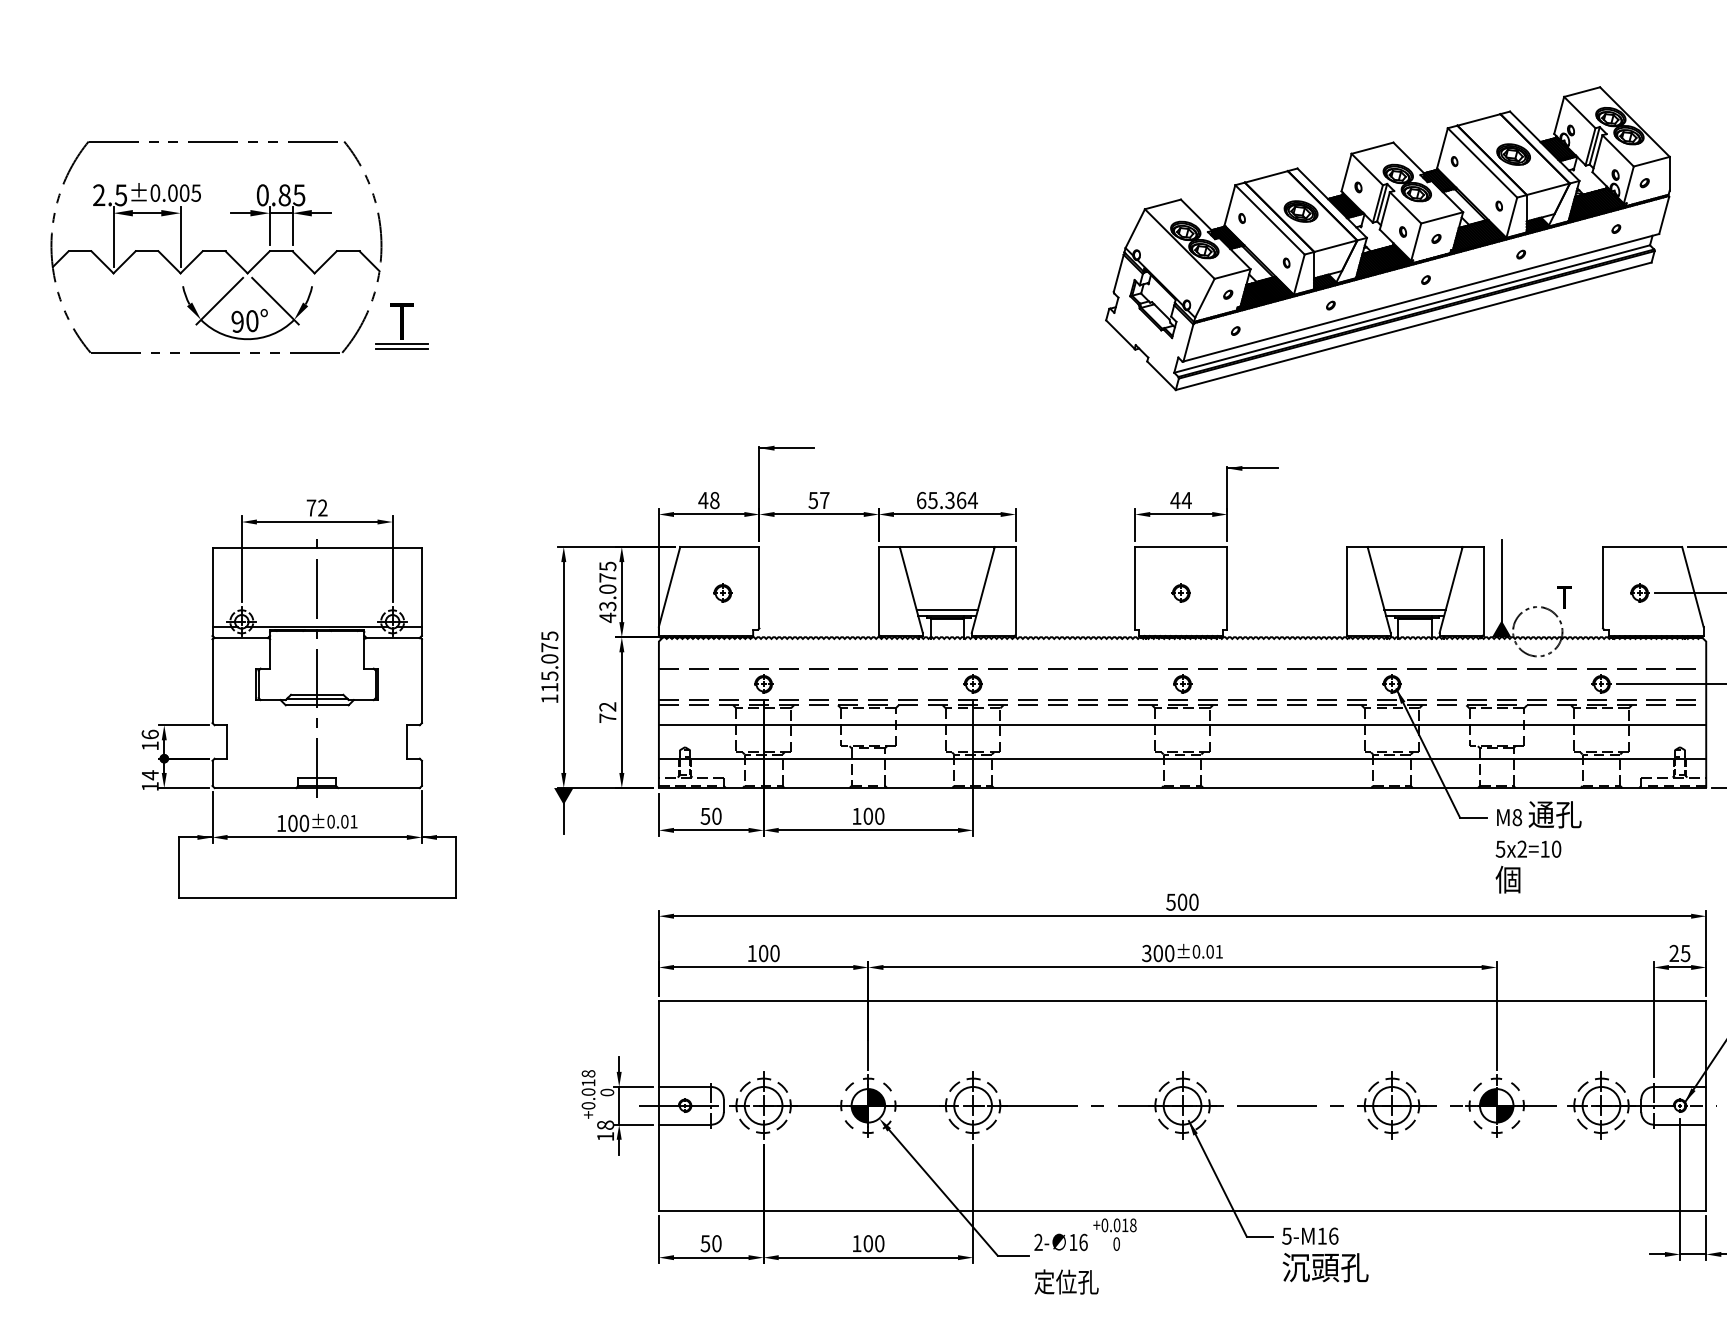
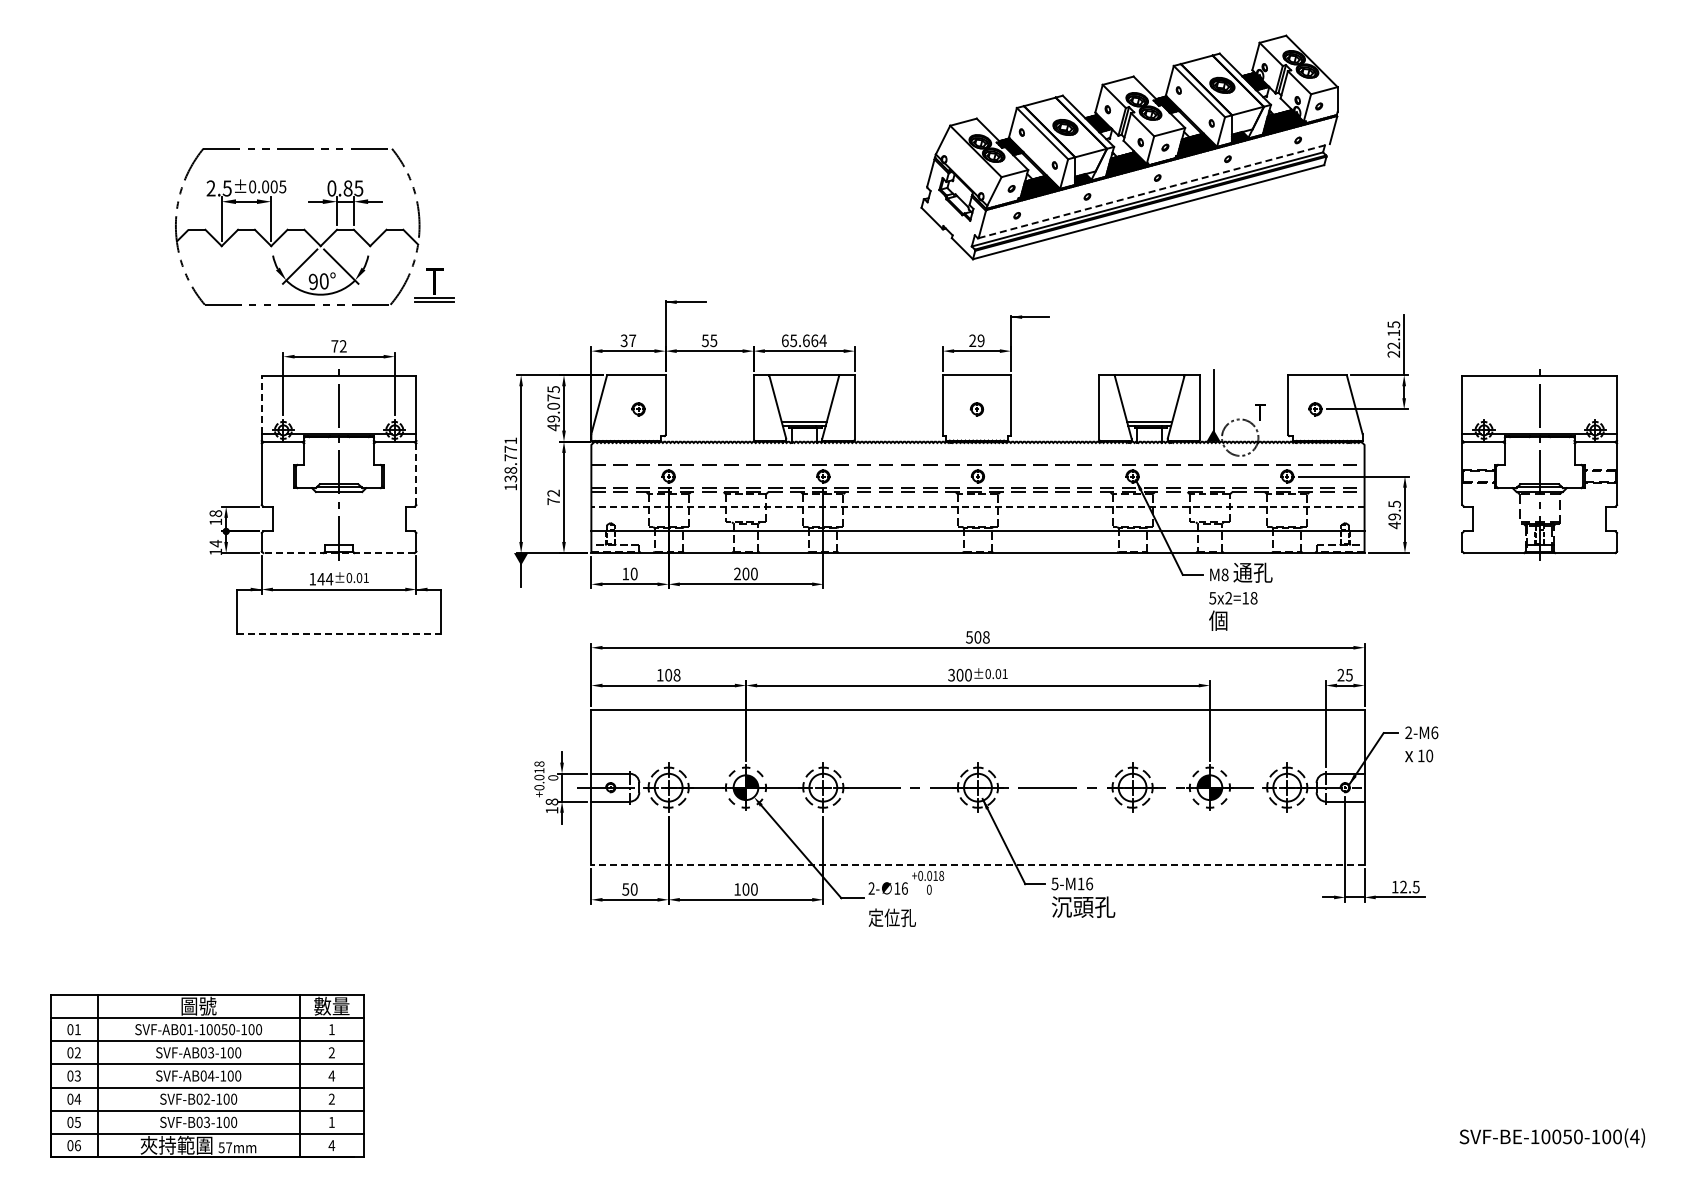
part: (231, 254) -> (308, 232), moved
line: (1421, 298) -> (1154, 191), solid -> dashed
text: (709, 500) -> (628, 340), 48 -> 37
text: (824, 500) -> (713, 340), 57 -> 55
text: (948, 500) -> (805, 340), 65.364 -> 65.664
text: (1180, 500) -> (976, 340), 44 -> 29
line: (212, 586) -> (261, 404), solid -> dashed
text: (607, 605) -> (553, 418), 43.075 -> 49.075
text: (549, 661) -> (510, 459), 115.075 -> 138.771
line: (422, 681) -> (416, 474), solid -> dashed
line: (1181, 724) -> (977, 506), solid -> dashed
text: (149, 734) -> (215, 513), 16 -> 18
line: (317, 788) -> (339, 553), solid -> dashed
text: (705, 815) -> (625, 573), 50 -> 10
text: (856, 815) -> (737, 573), 100 -> 200
text: (298, 822) -> (325, 578), 100 -> 144
text: (1555, 849) -> (1253, 598), 5x2=10 -> 5x2=18
line: (317, 898) -> (339, 634), solid -> dashed
text: (1194, 902) -> (986, 637), 500 -> 508
text: (774, 953) -> (676, 675), 100 -> 108
line: (1181, 1211) -> (977, 865), solid -> dashed

